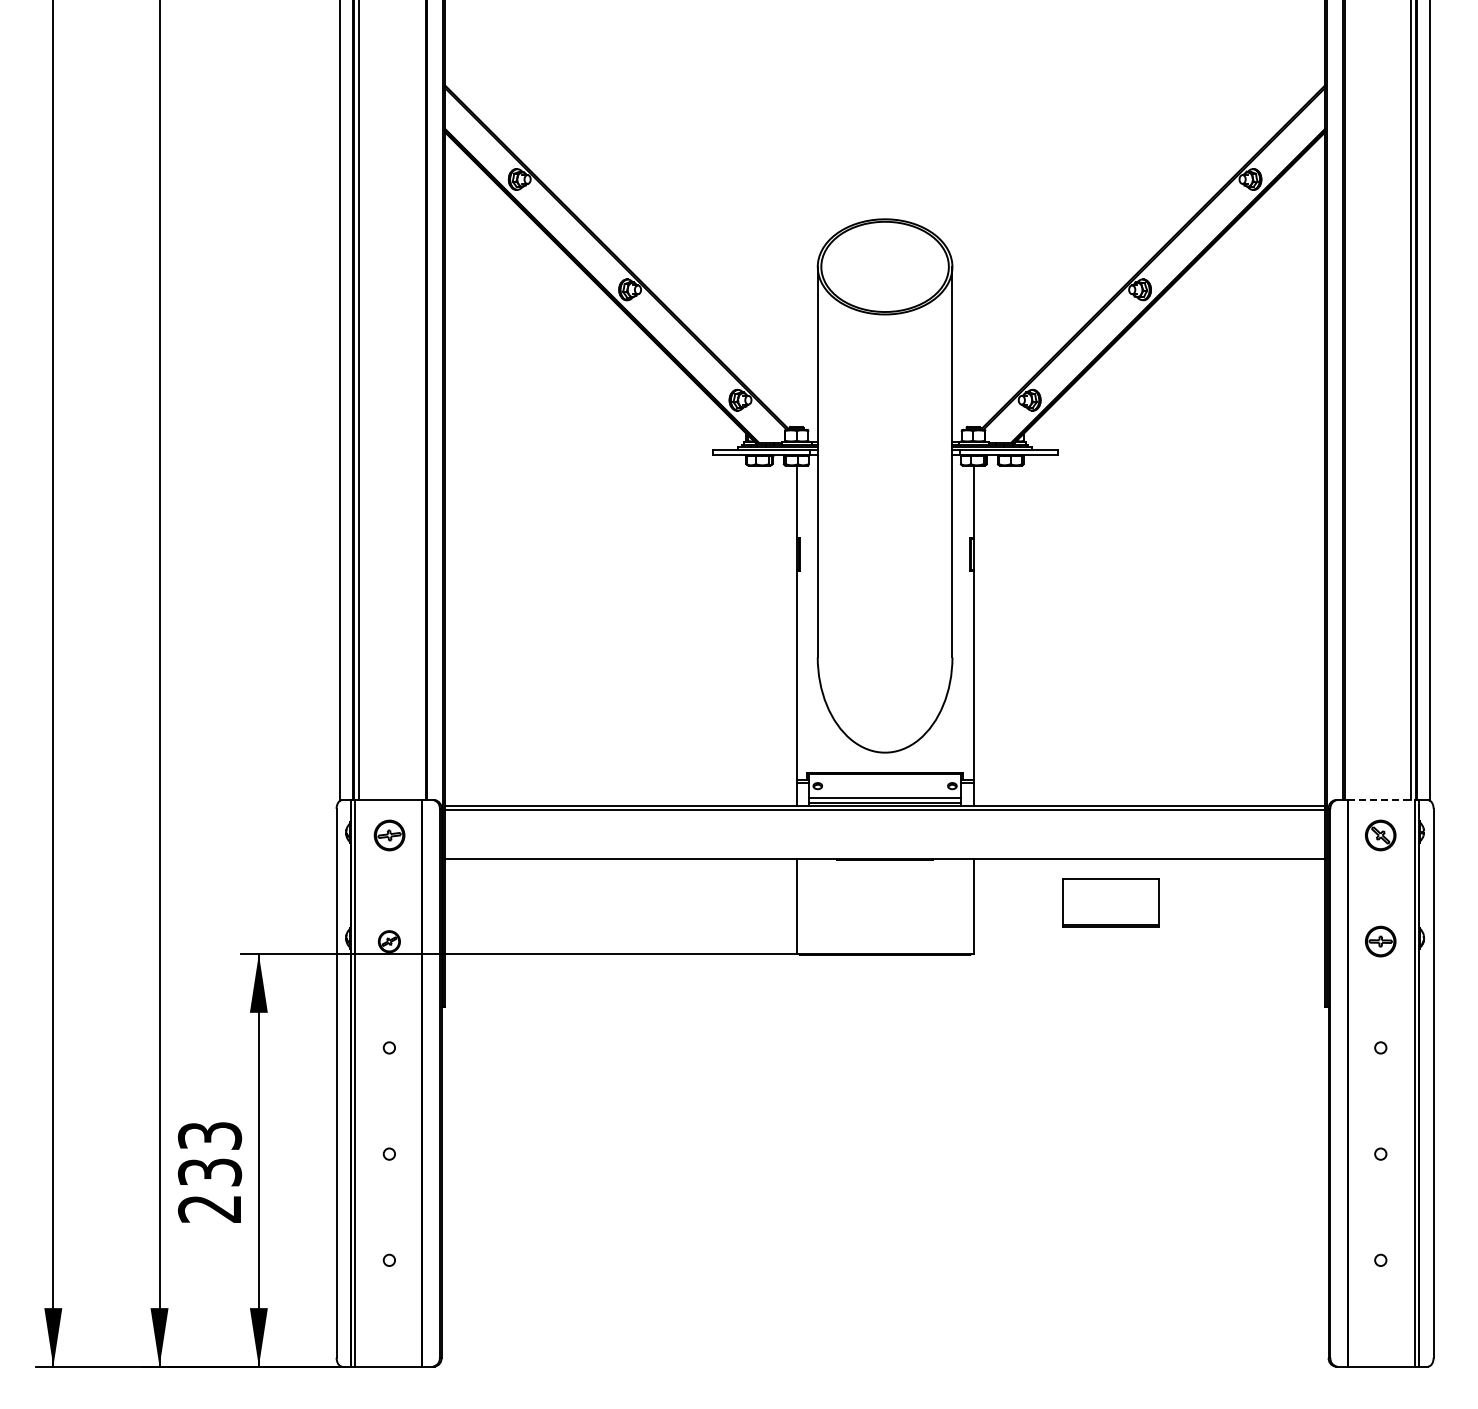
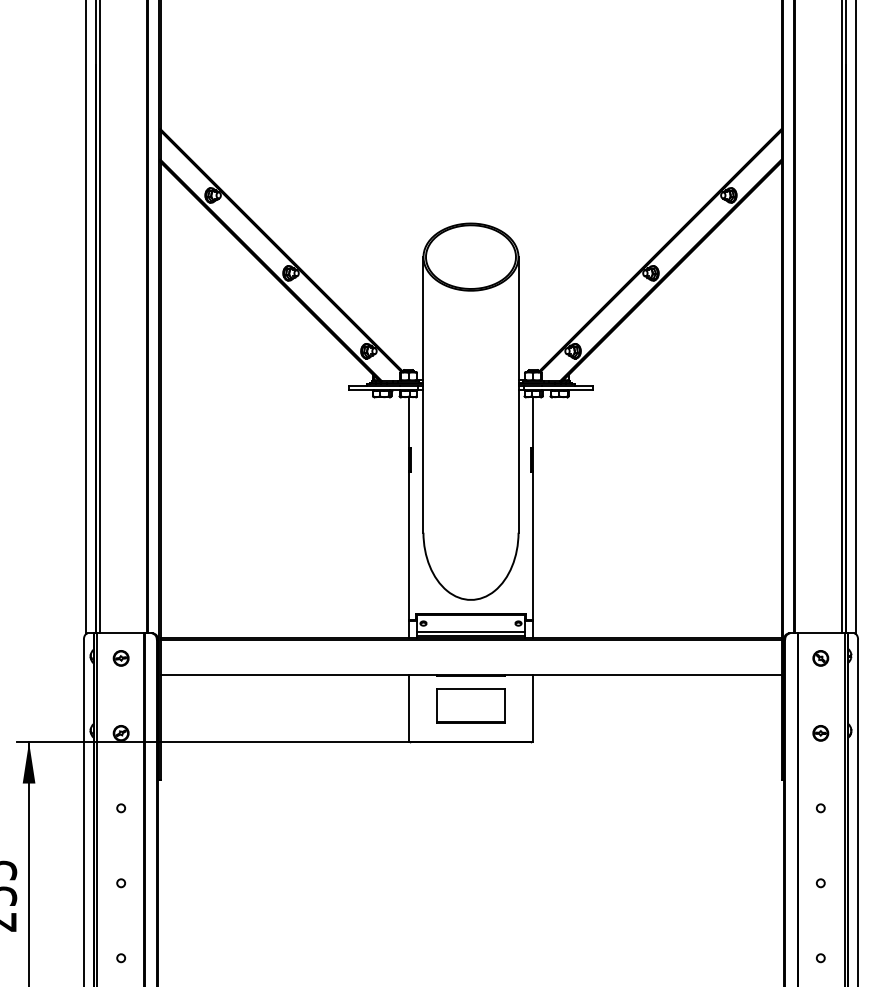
line: (1382, 800) -> (822, 633), dashed -> solid
part: (388, 835) -> (120, 658), size x0.71
part: (1380, 835) -> (820, 658), size x0.71
part: (1110, 902) -> (470, 705), moved
part: (1380, 941) -> (820, 733), size x0.71

